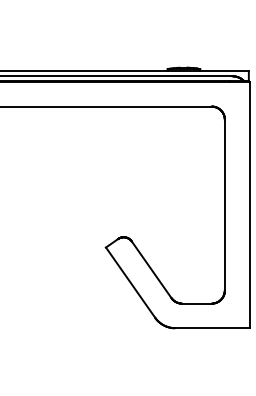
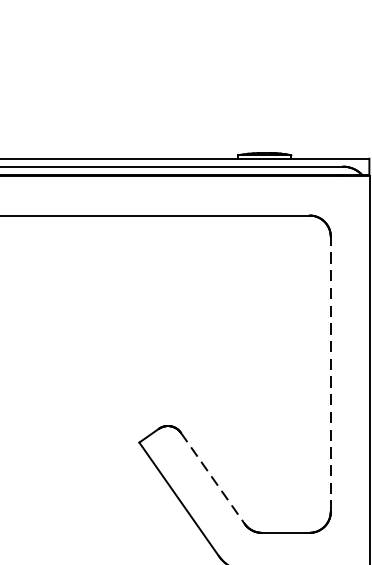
line: (224, 204) -> (330, 373), solid -> dashed
line: (151, 270) -> (212, 479), solid -> dashed

